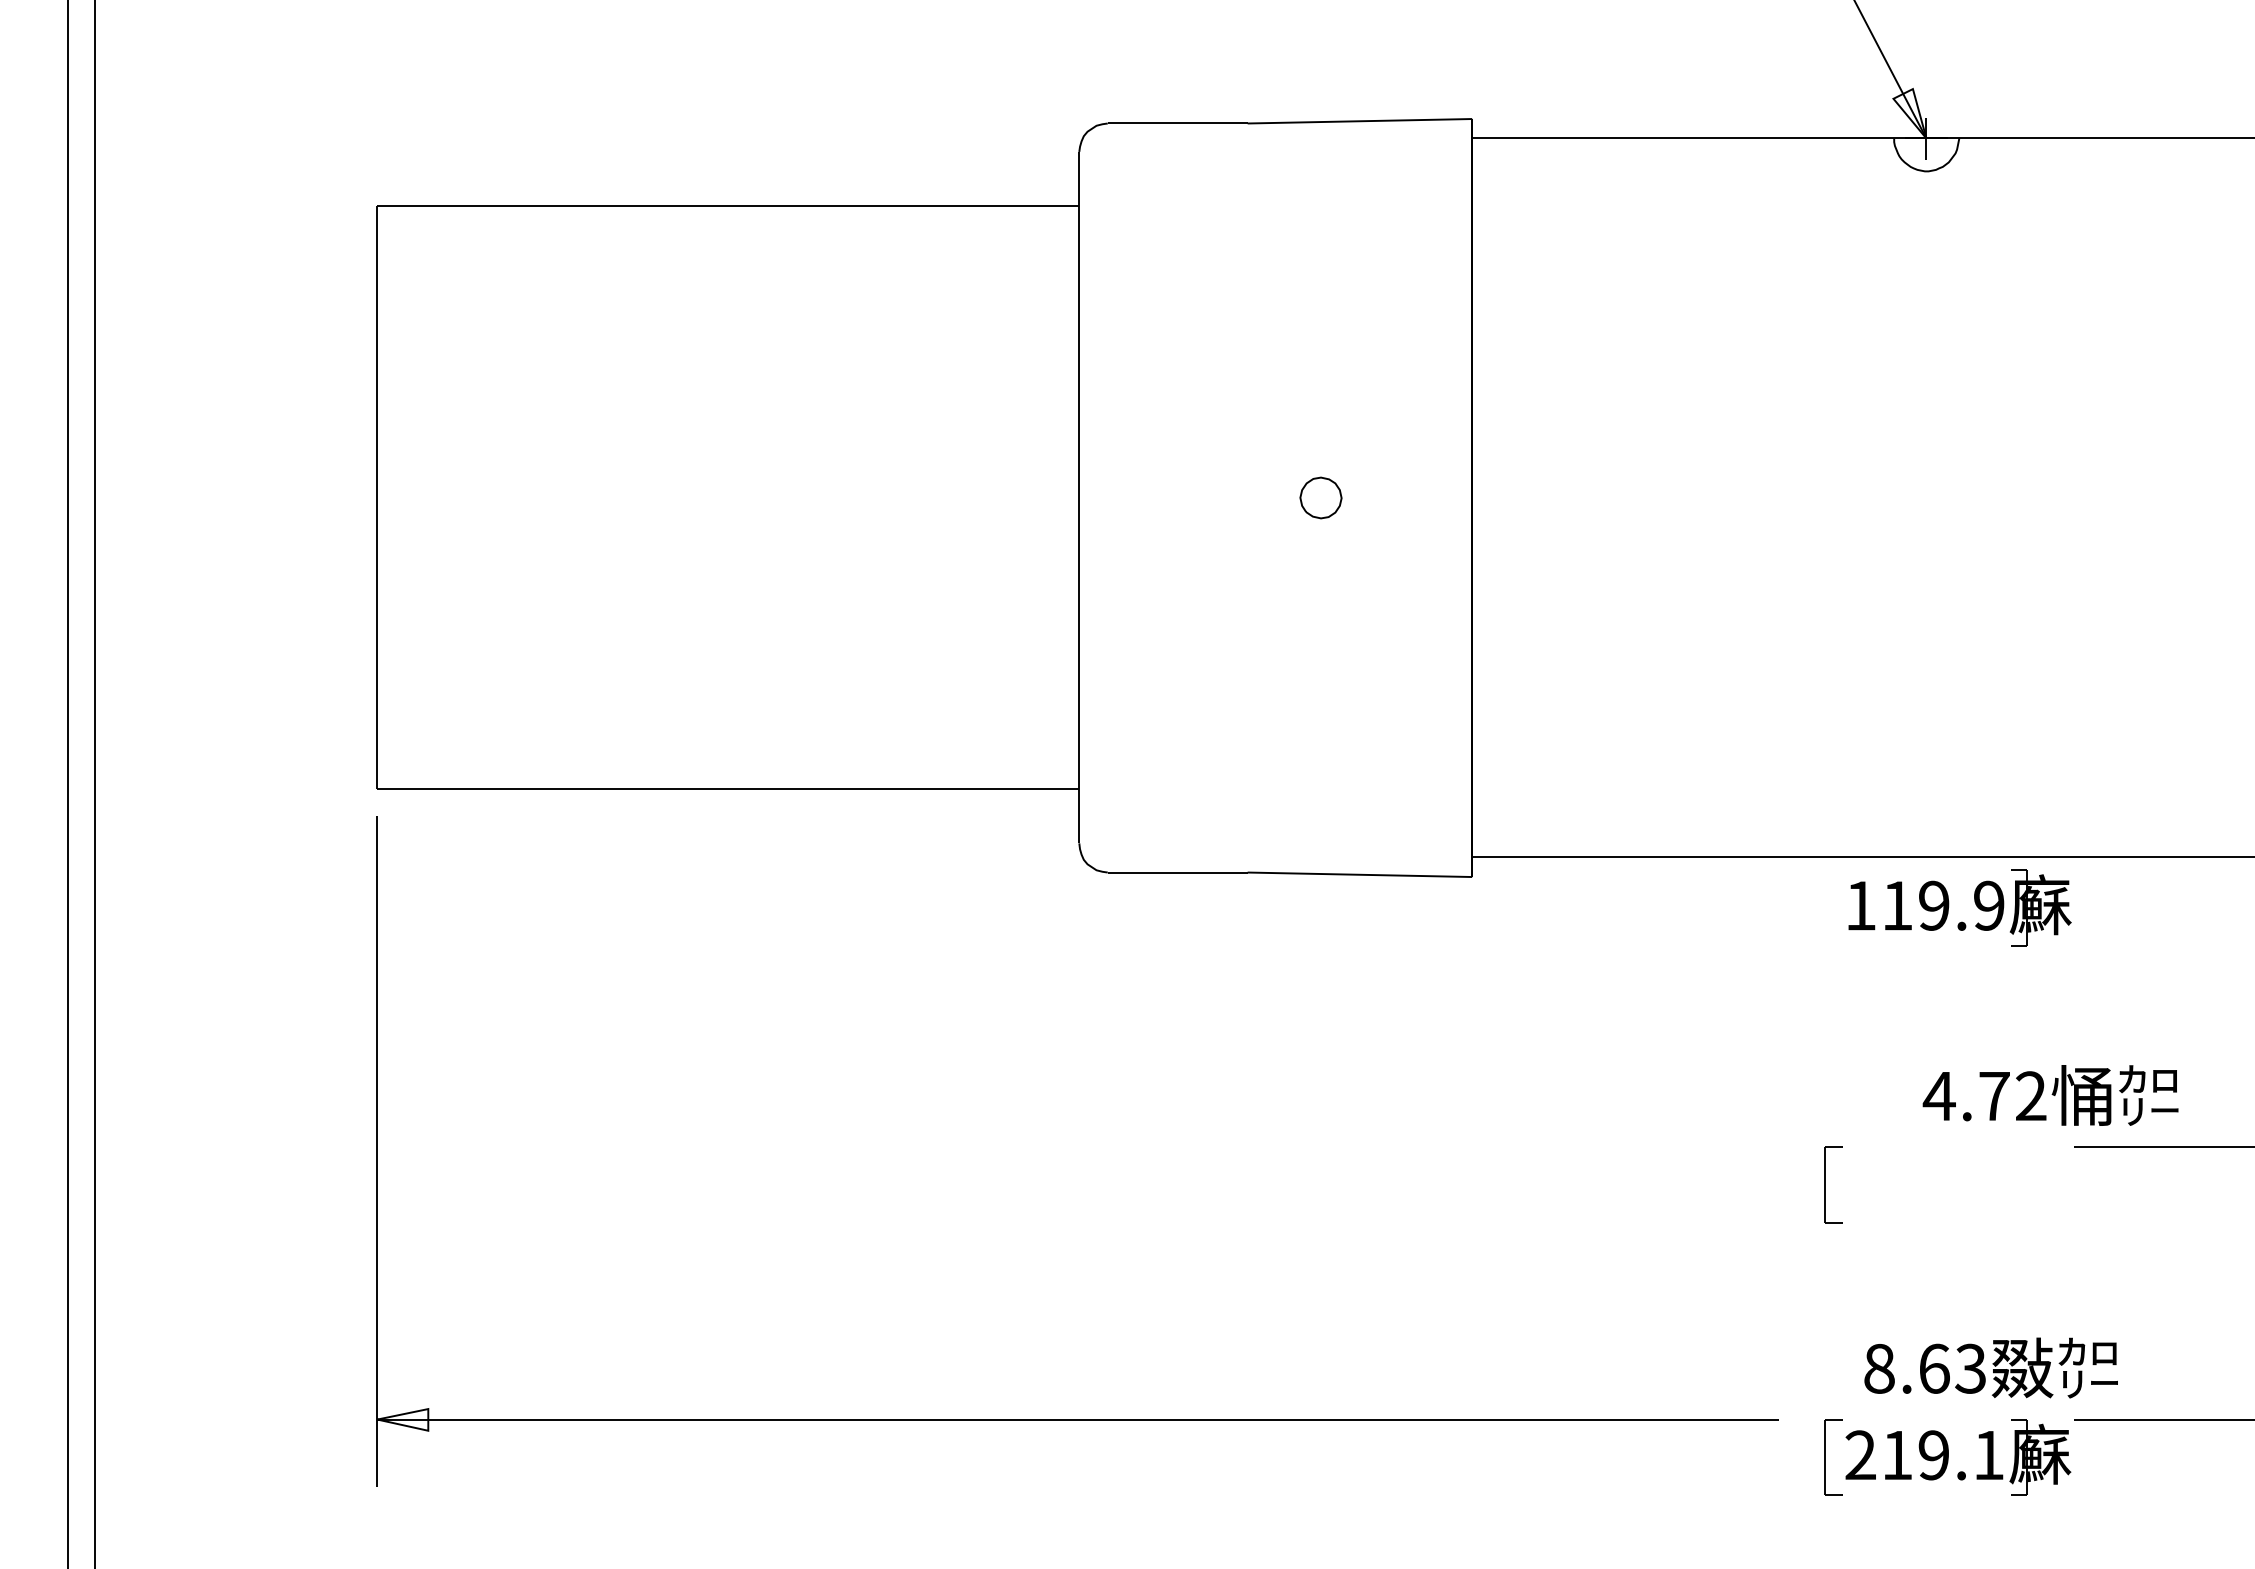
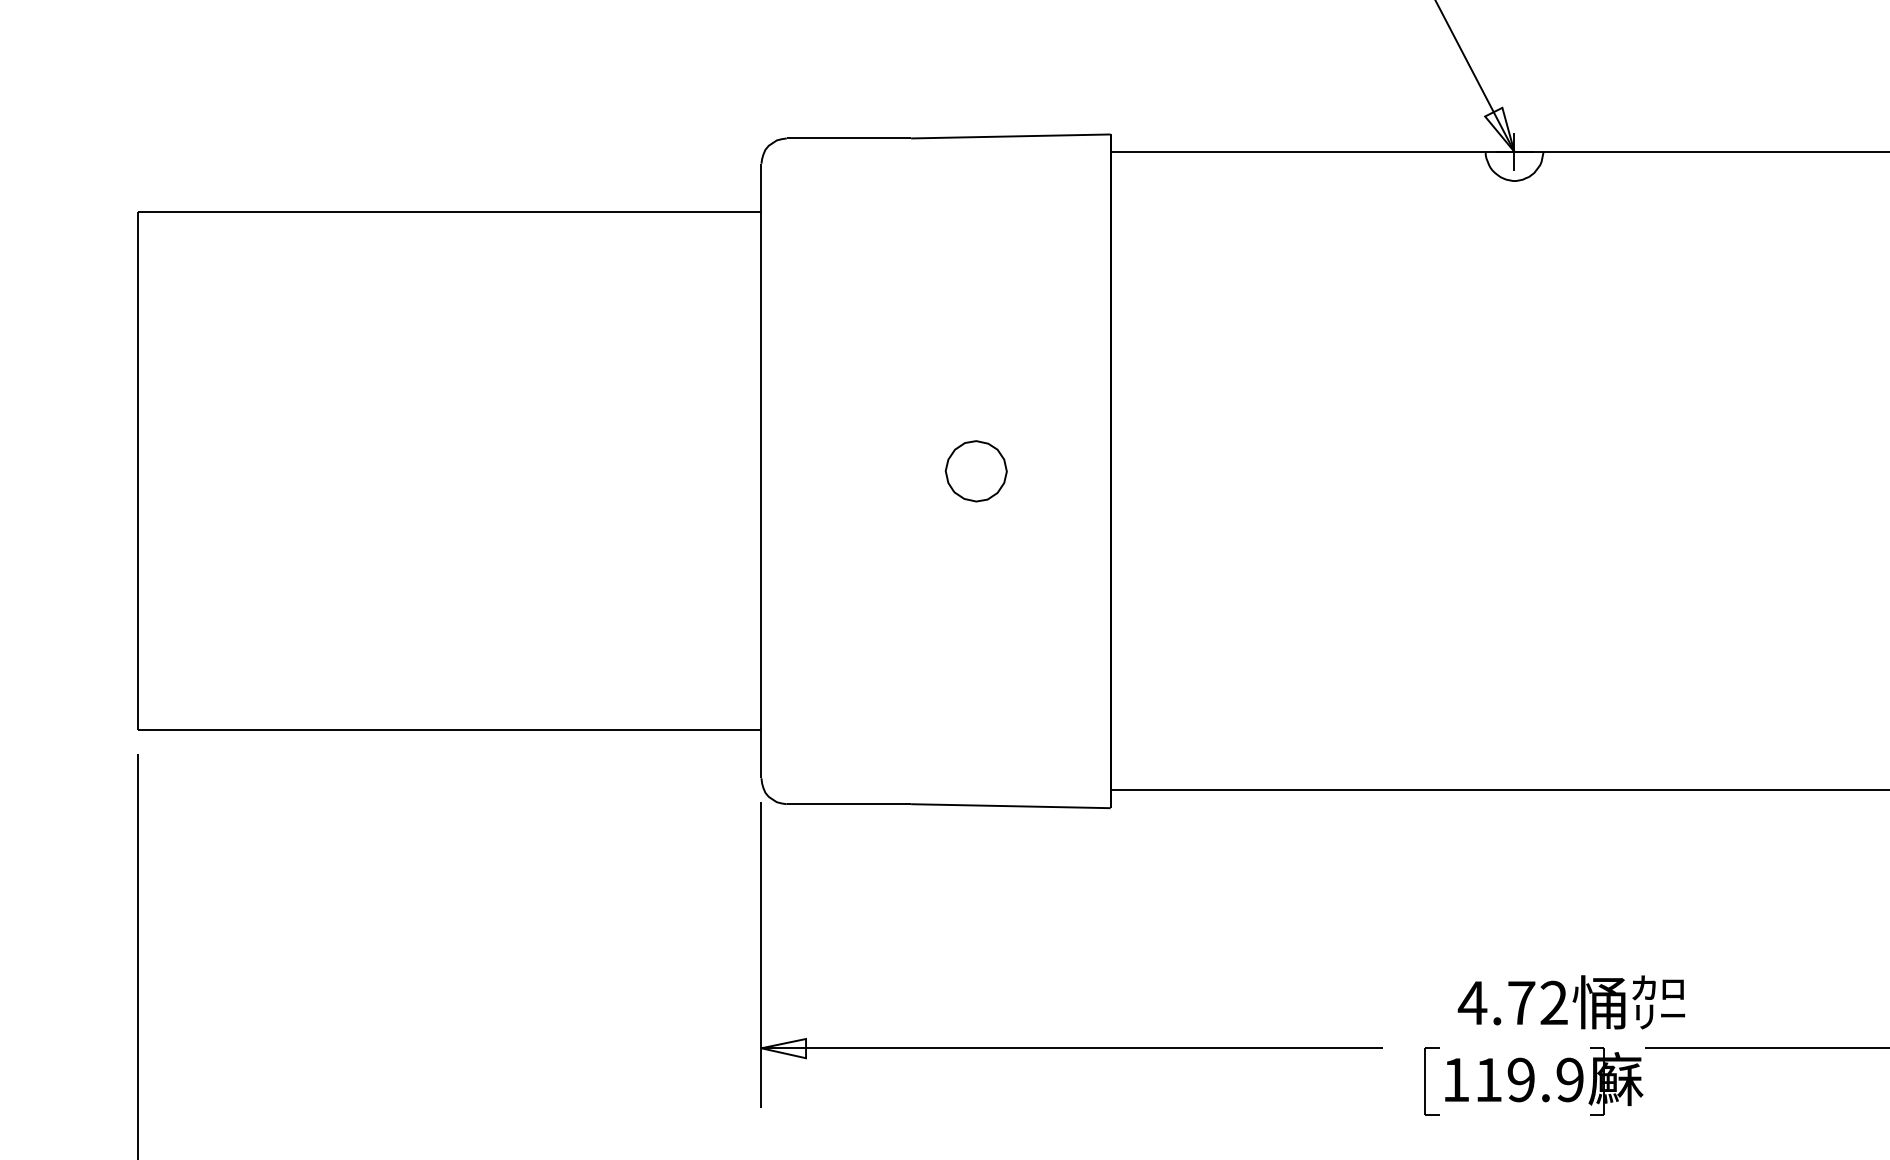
part: (1320, 497) -> (975, 470), size x1.67
part: (1949, 906) -> (1534, 1080), moved
text: (2050, 1095) -> (1571, 1002), moved
part: (1428, 1146) -> (1071, 1047), added

